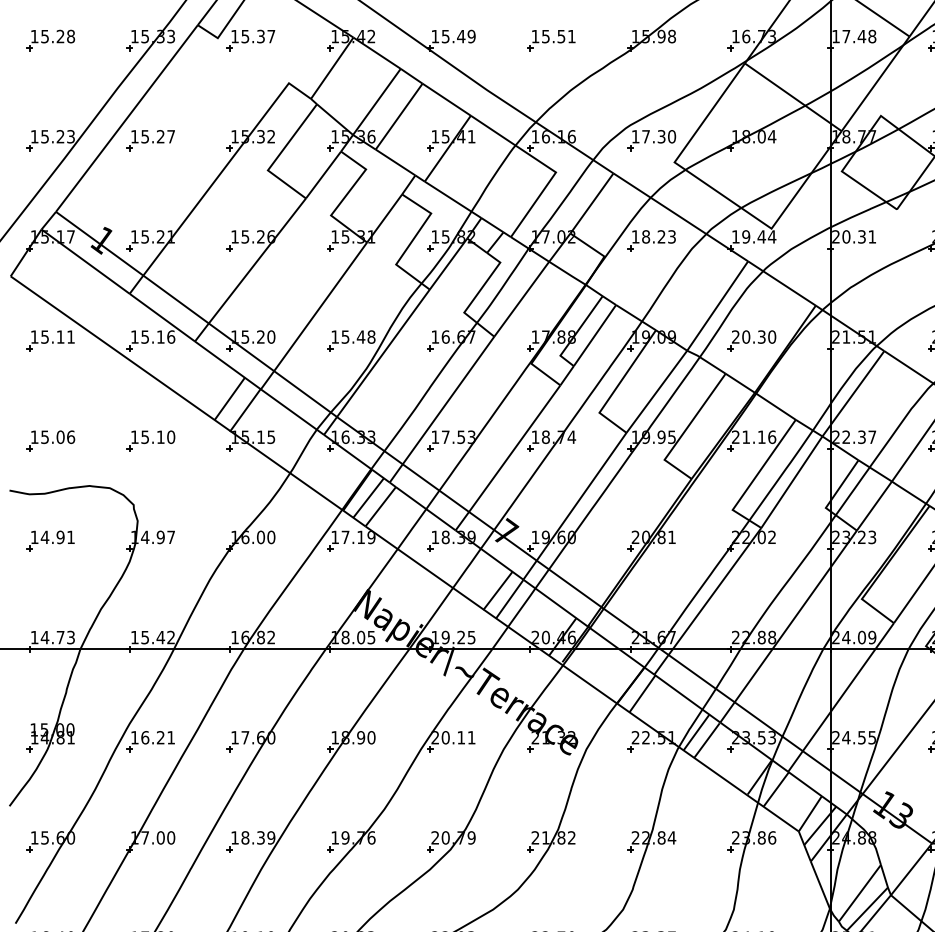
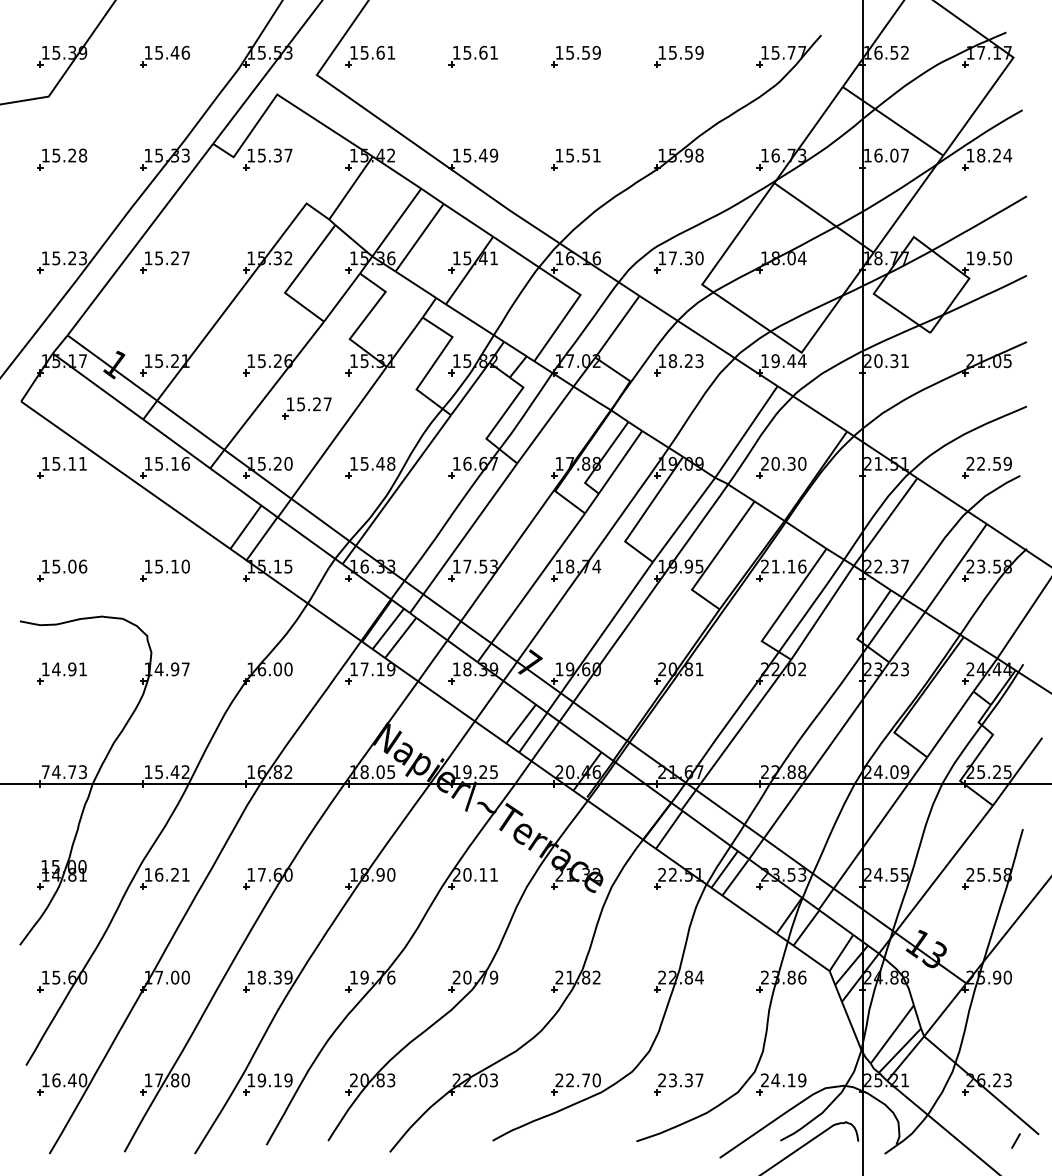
text: (859, 36) -> (891, 155), 17.48 -> 16.07
part: (288, 283) -> (306, 408), added
text: (34, 636) -> (45, 771), 14.73 -> 74.73

